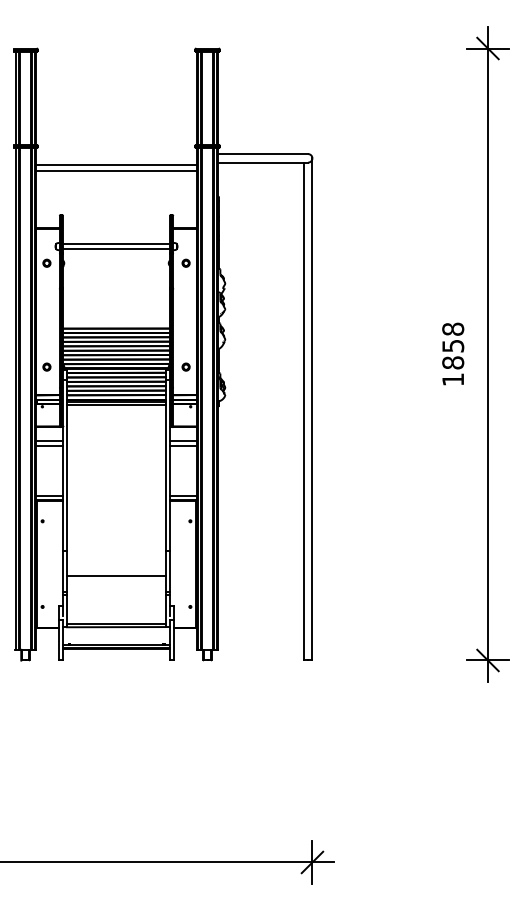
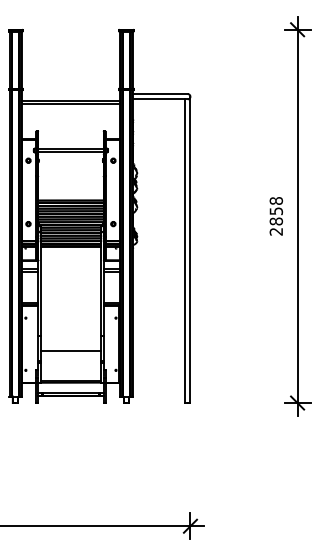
text: (451, 379) -> (275, 231), 1858 -> 2858

